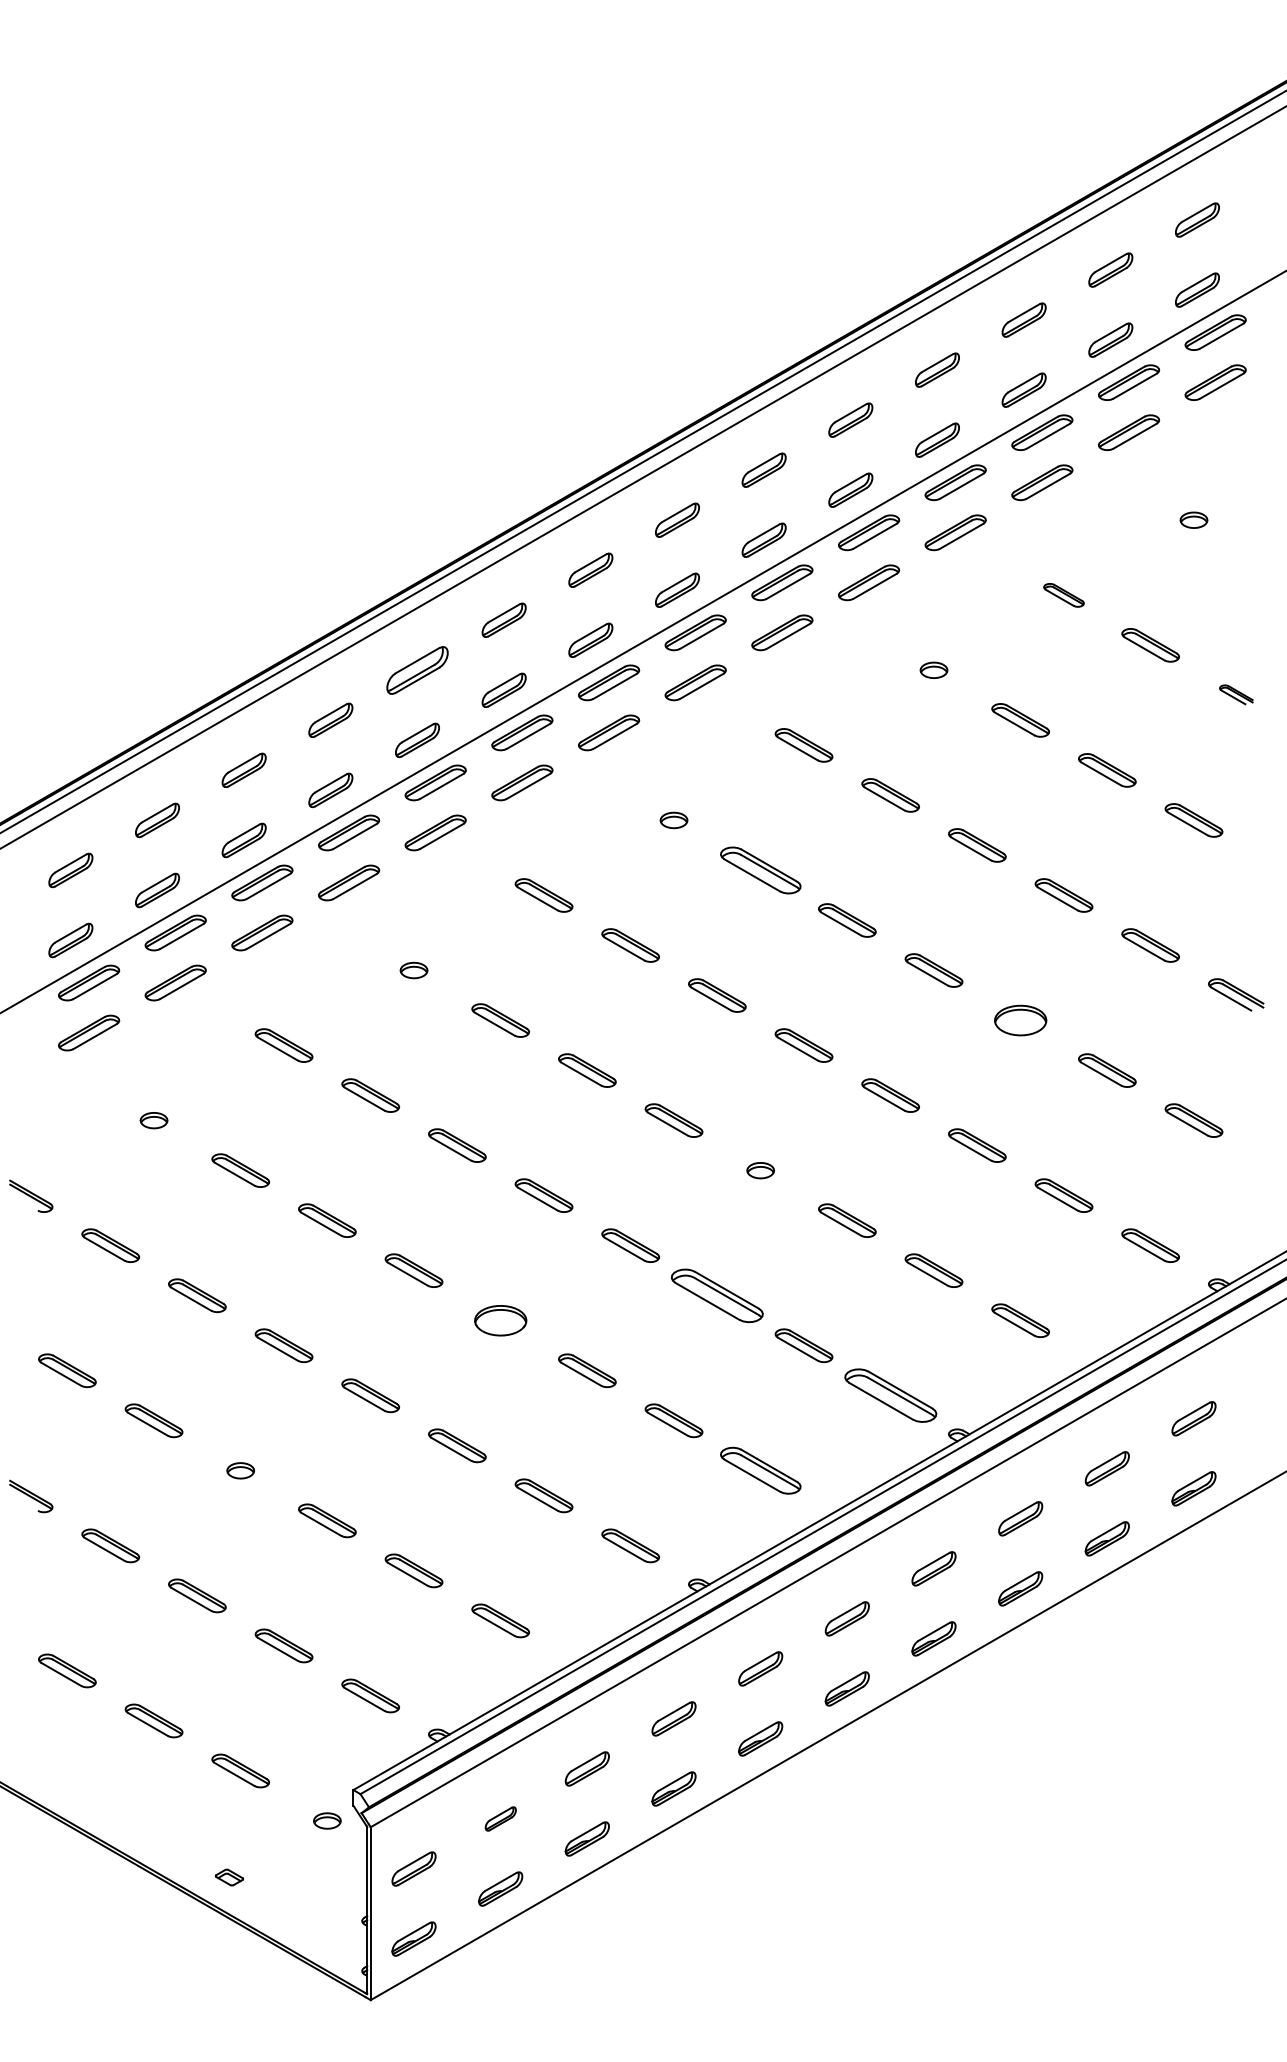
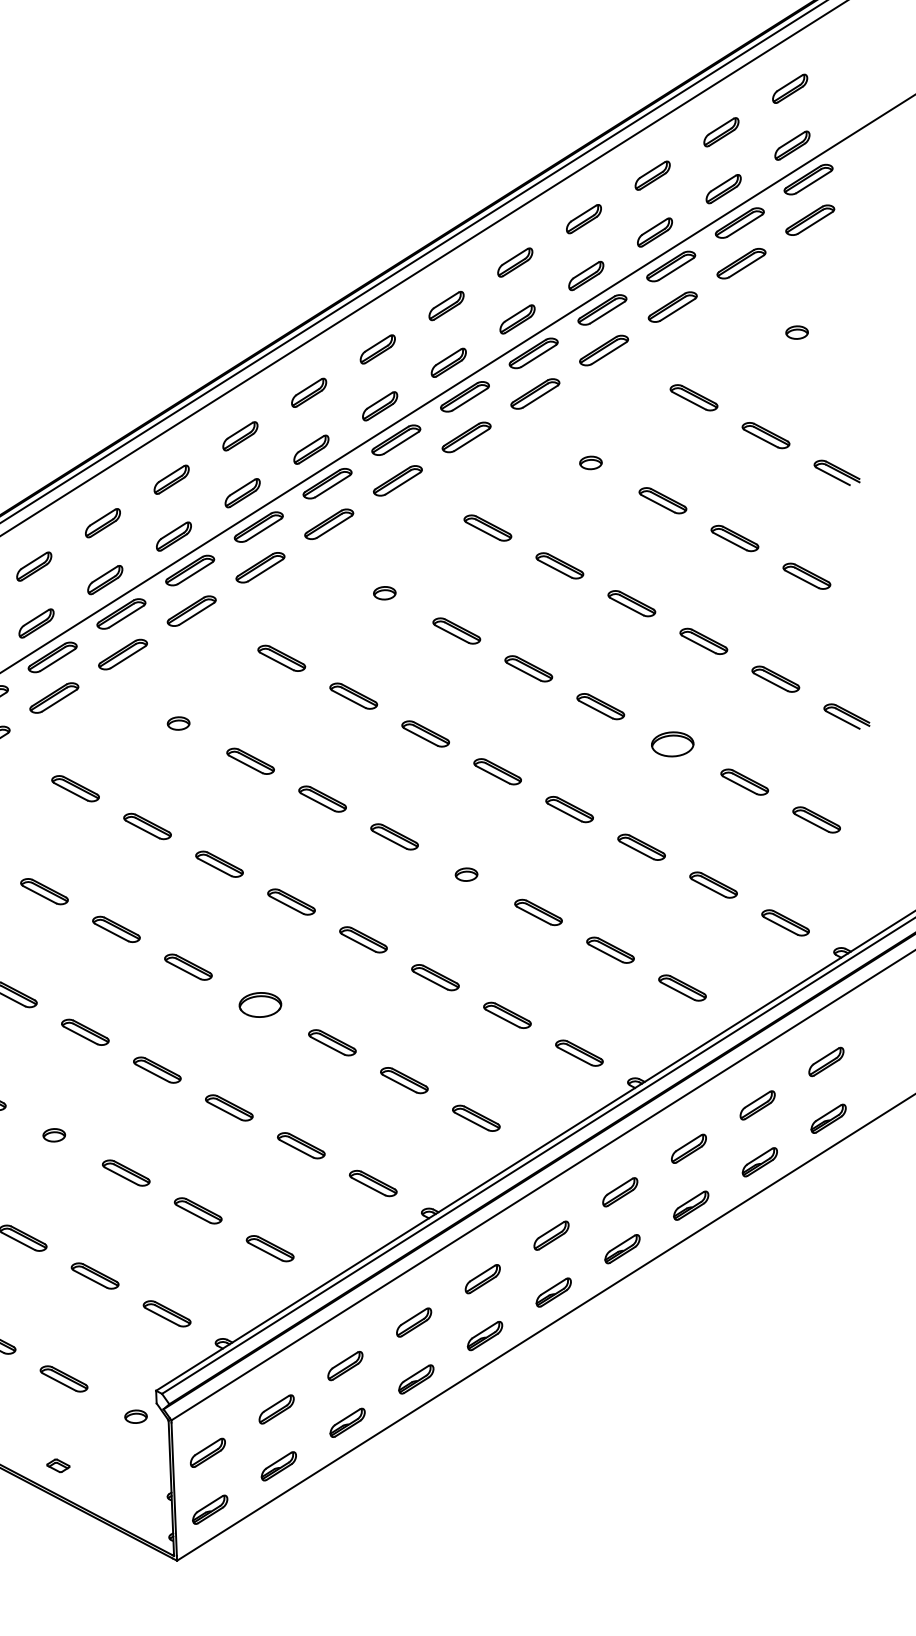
part: (1063, 595) -> (693, 397), size x1.43
part: (417, 669) -> (171, 479), size x0.71
part: (1236, 694) -> (837, 472), size x1.67
part: (760, 870) -> (456, 631), size x0.71
part: (717, 1295) -> (435, 977), size x0.62
part: (890, 1395) -> (579, 1052), size x0.62
part: (760, 1470) -> (476, 1118), size x0.71
part: (500, 1818) -> (276, 1409), size x1.43

